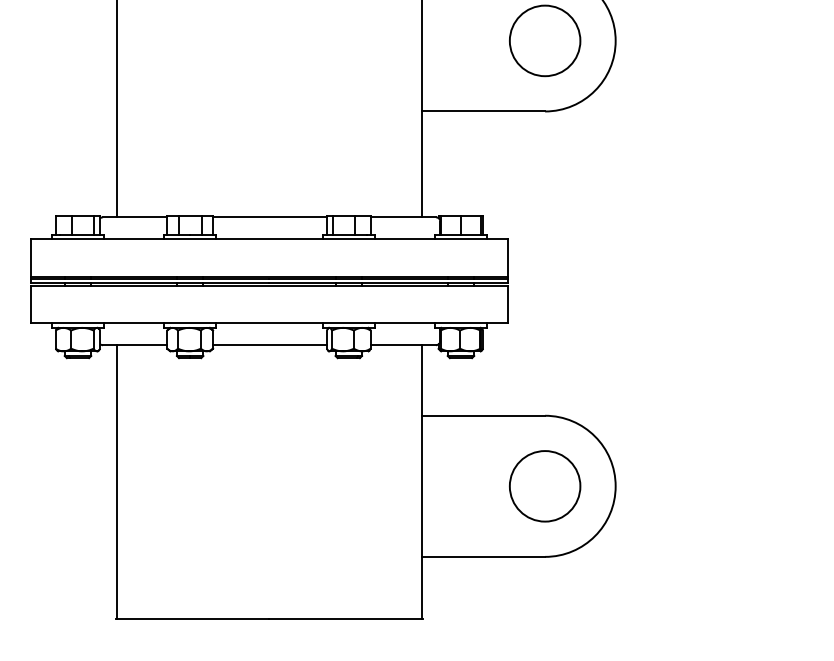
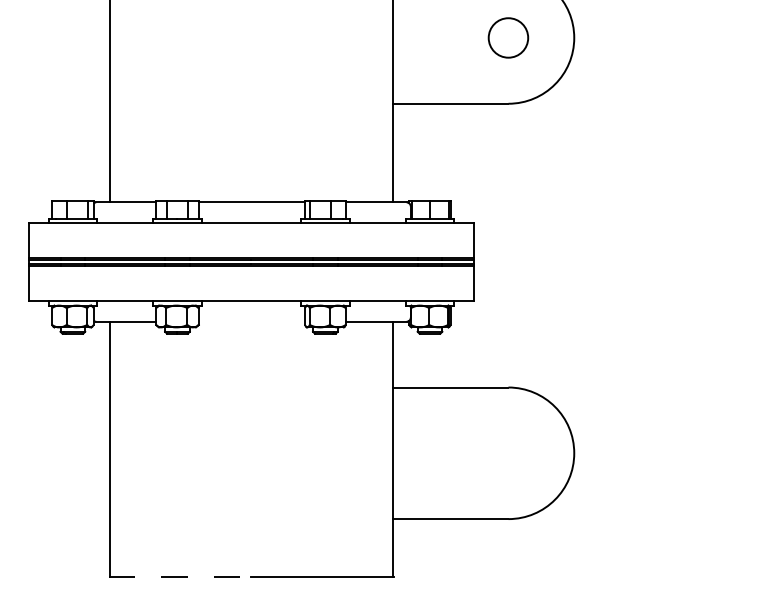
circle: (544, 40) -> (507, 37), size x0.6
line: (269, 345) -> (251, 321), removed
circle: (545, 486) -> (508, 453), removed
line: (192, 618) -> (179, 576), solid -> dashed

